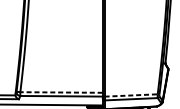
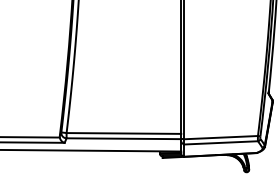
line: (61, 92) -> (123, 133), dashed -> solid
line: (131, 95) -> (221, 137), dashed -> solid

